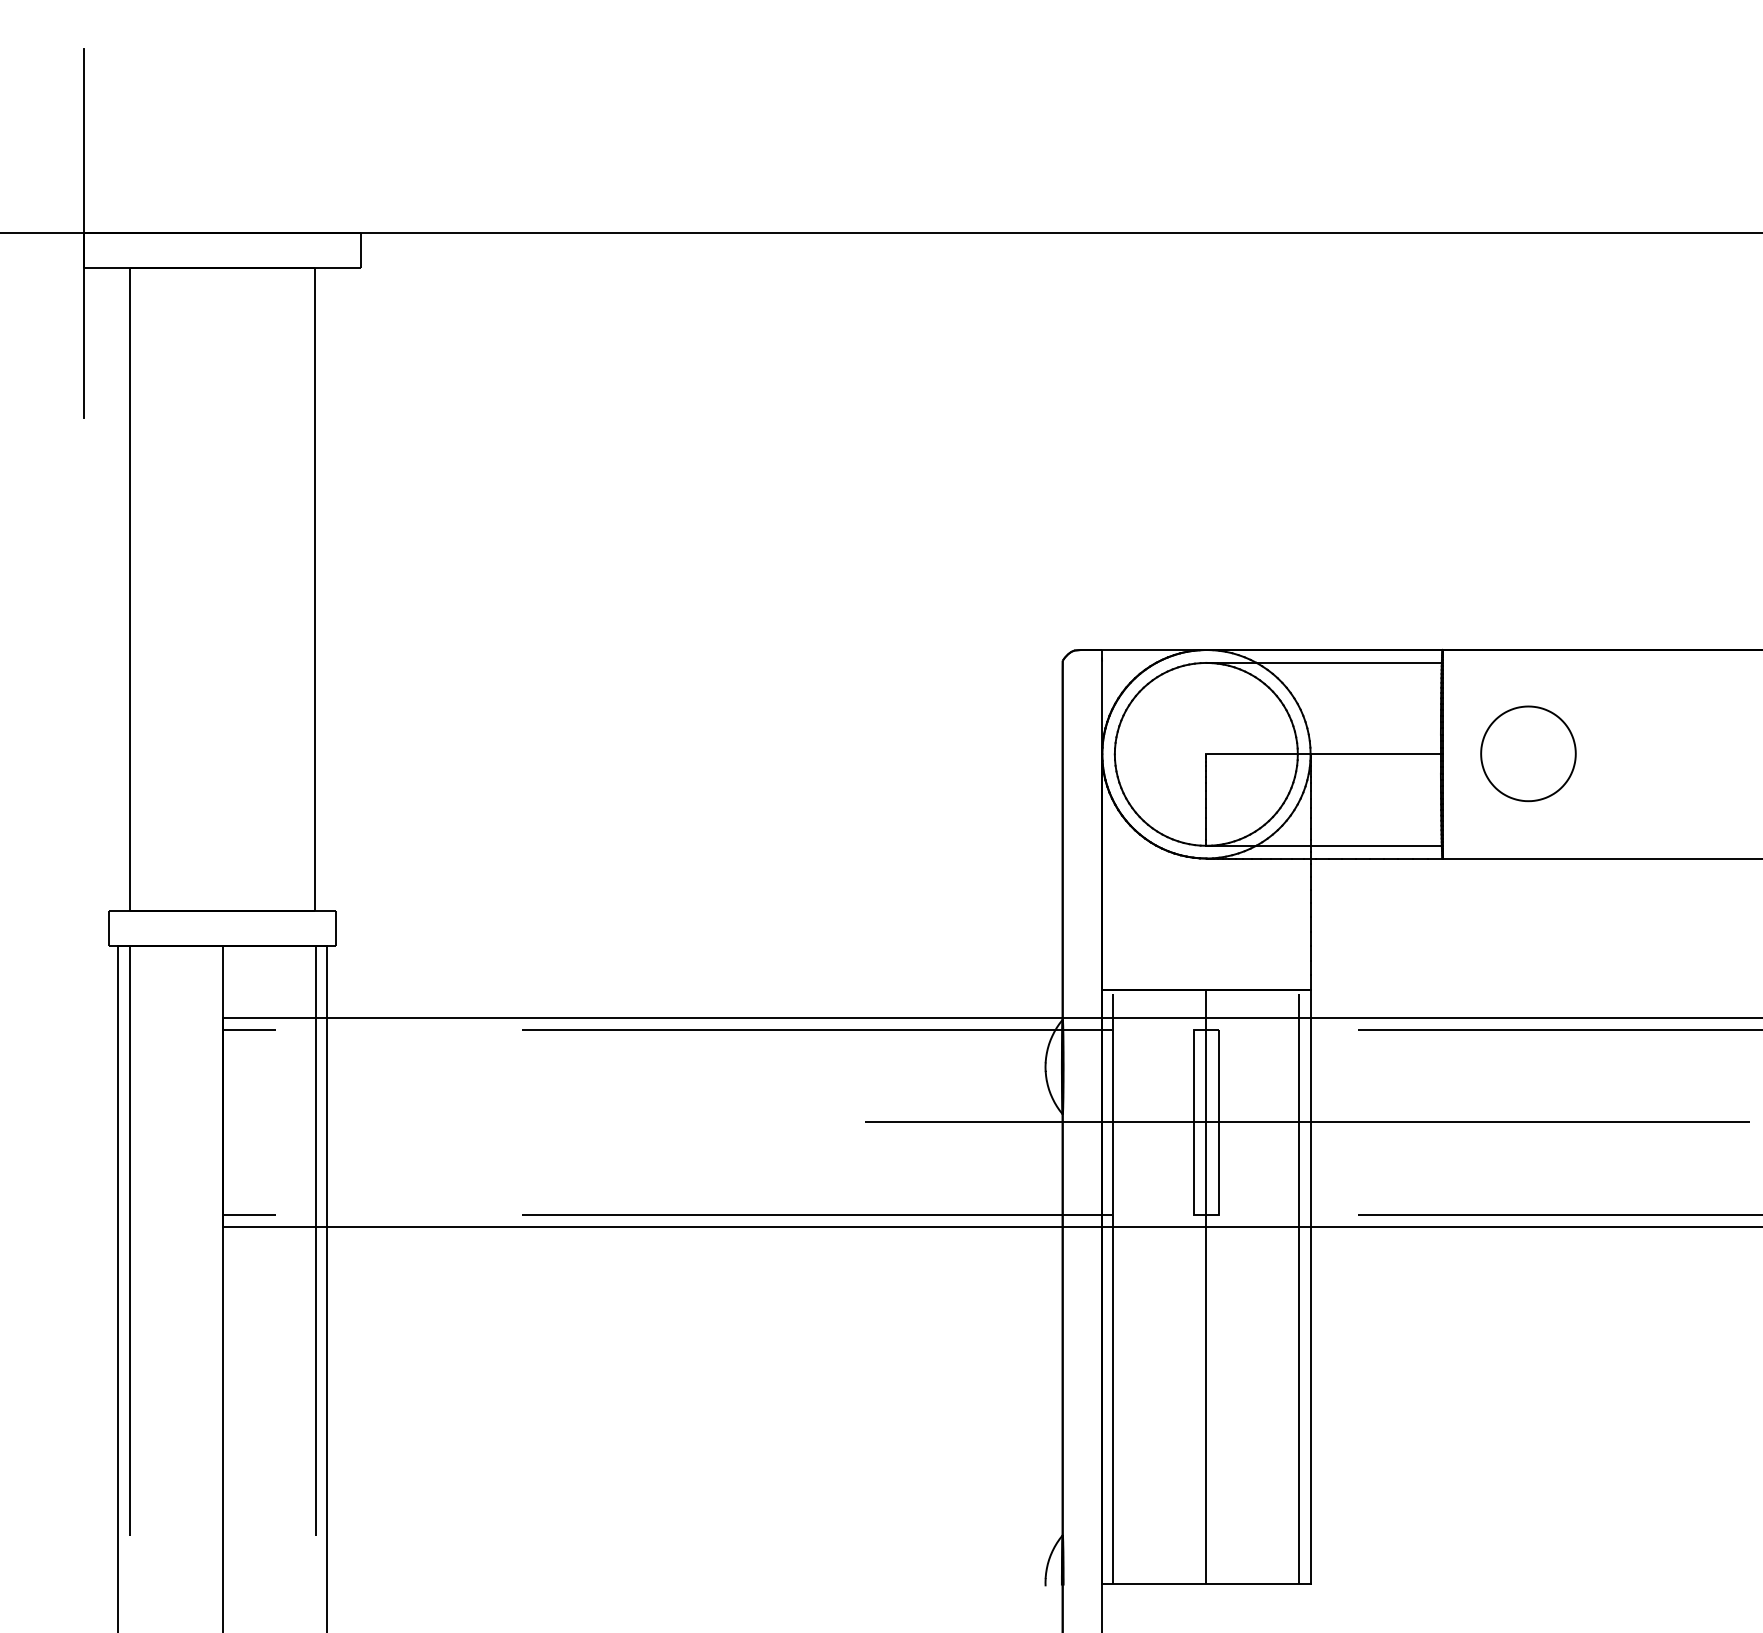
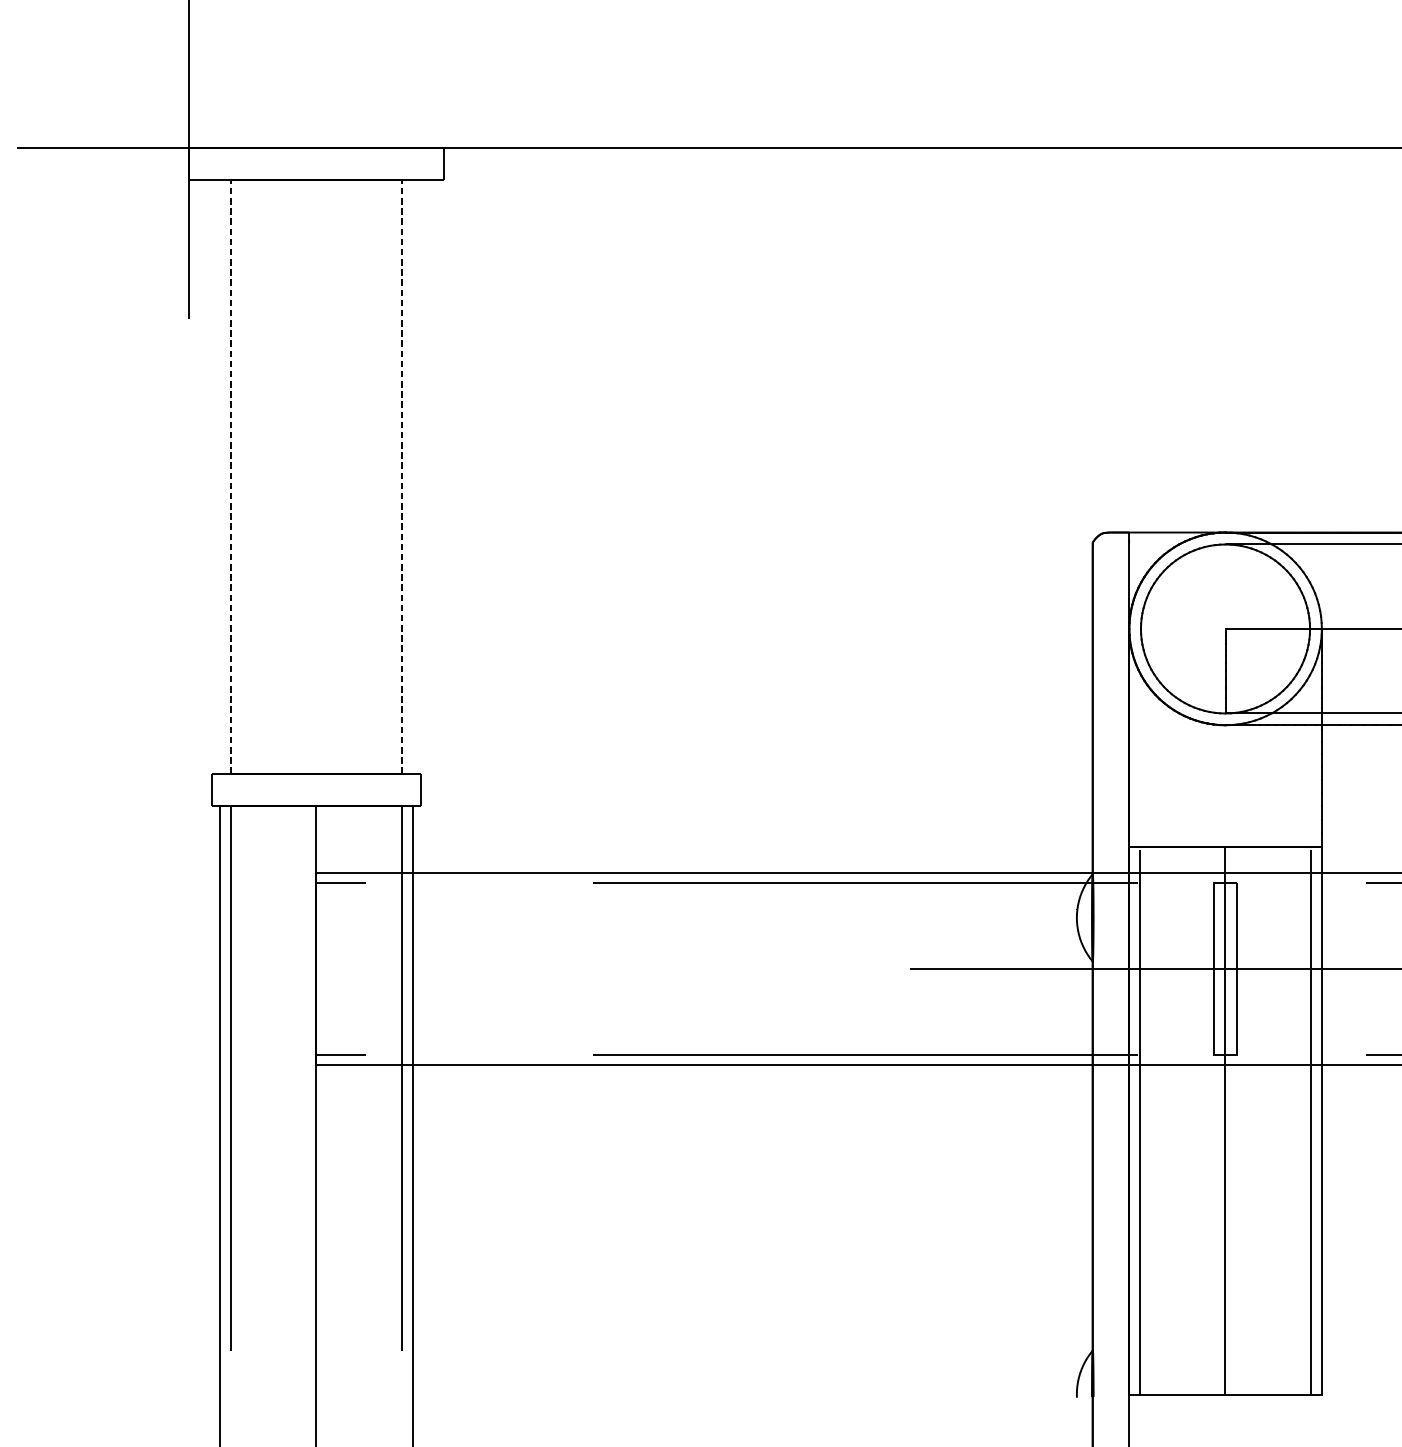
line: (130, 589) -> (231, 476), solid -> dashed
line: (314, 589) -> (401, 476), solid -> dashed

